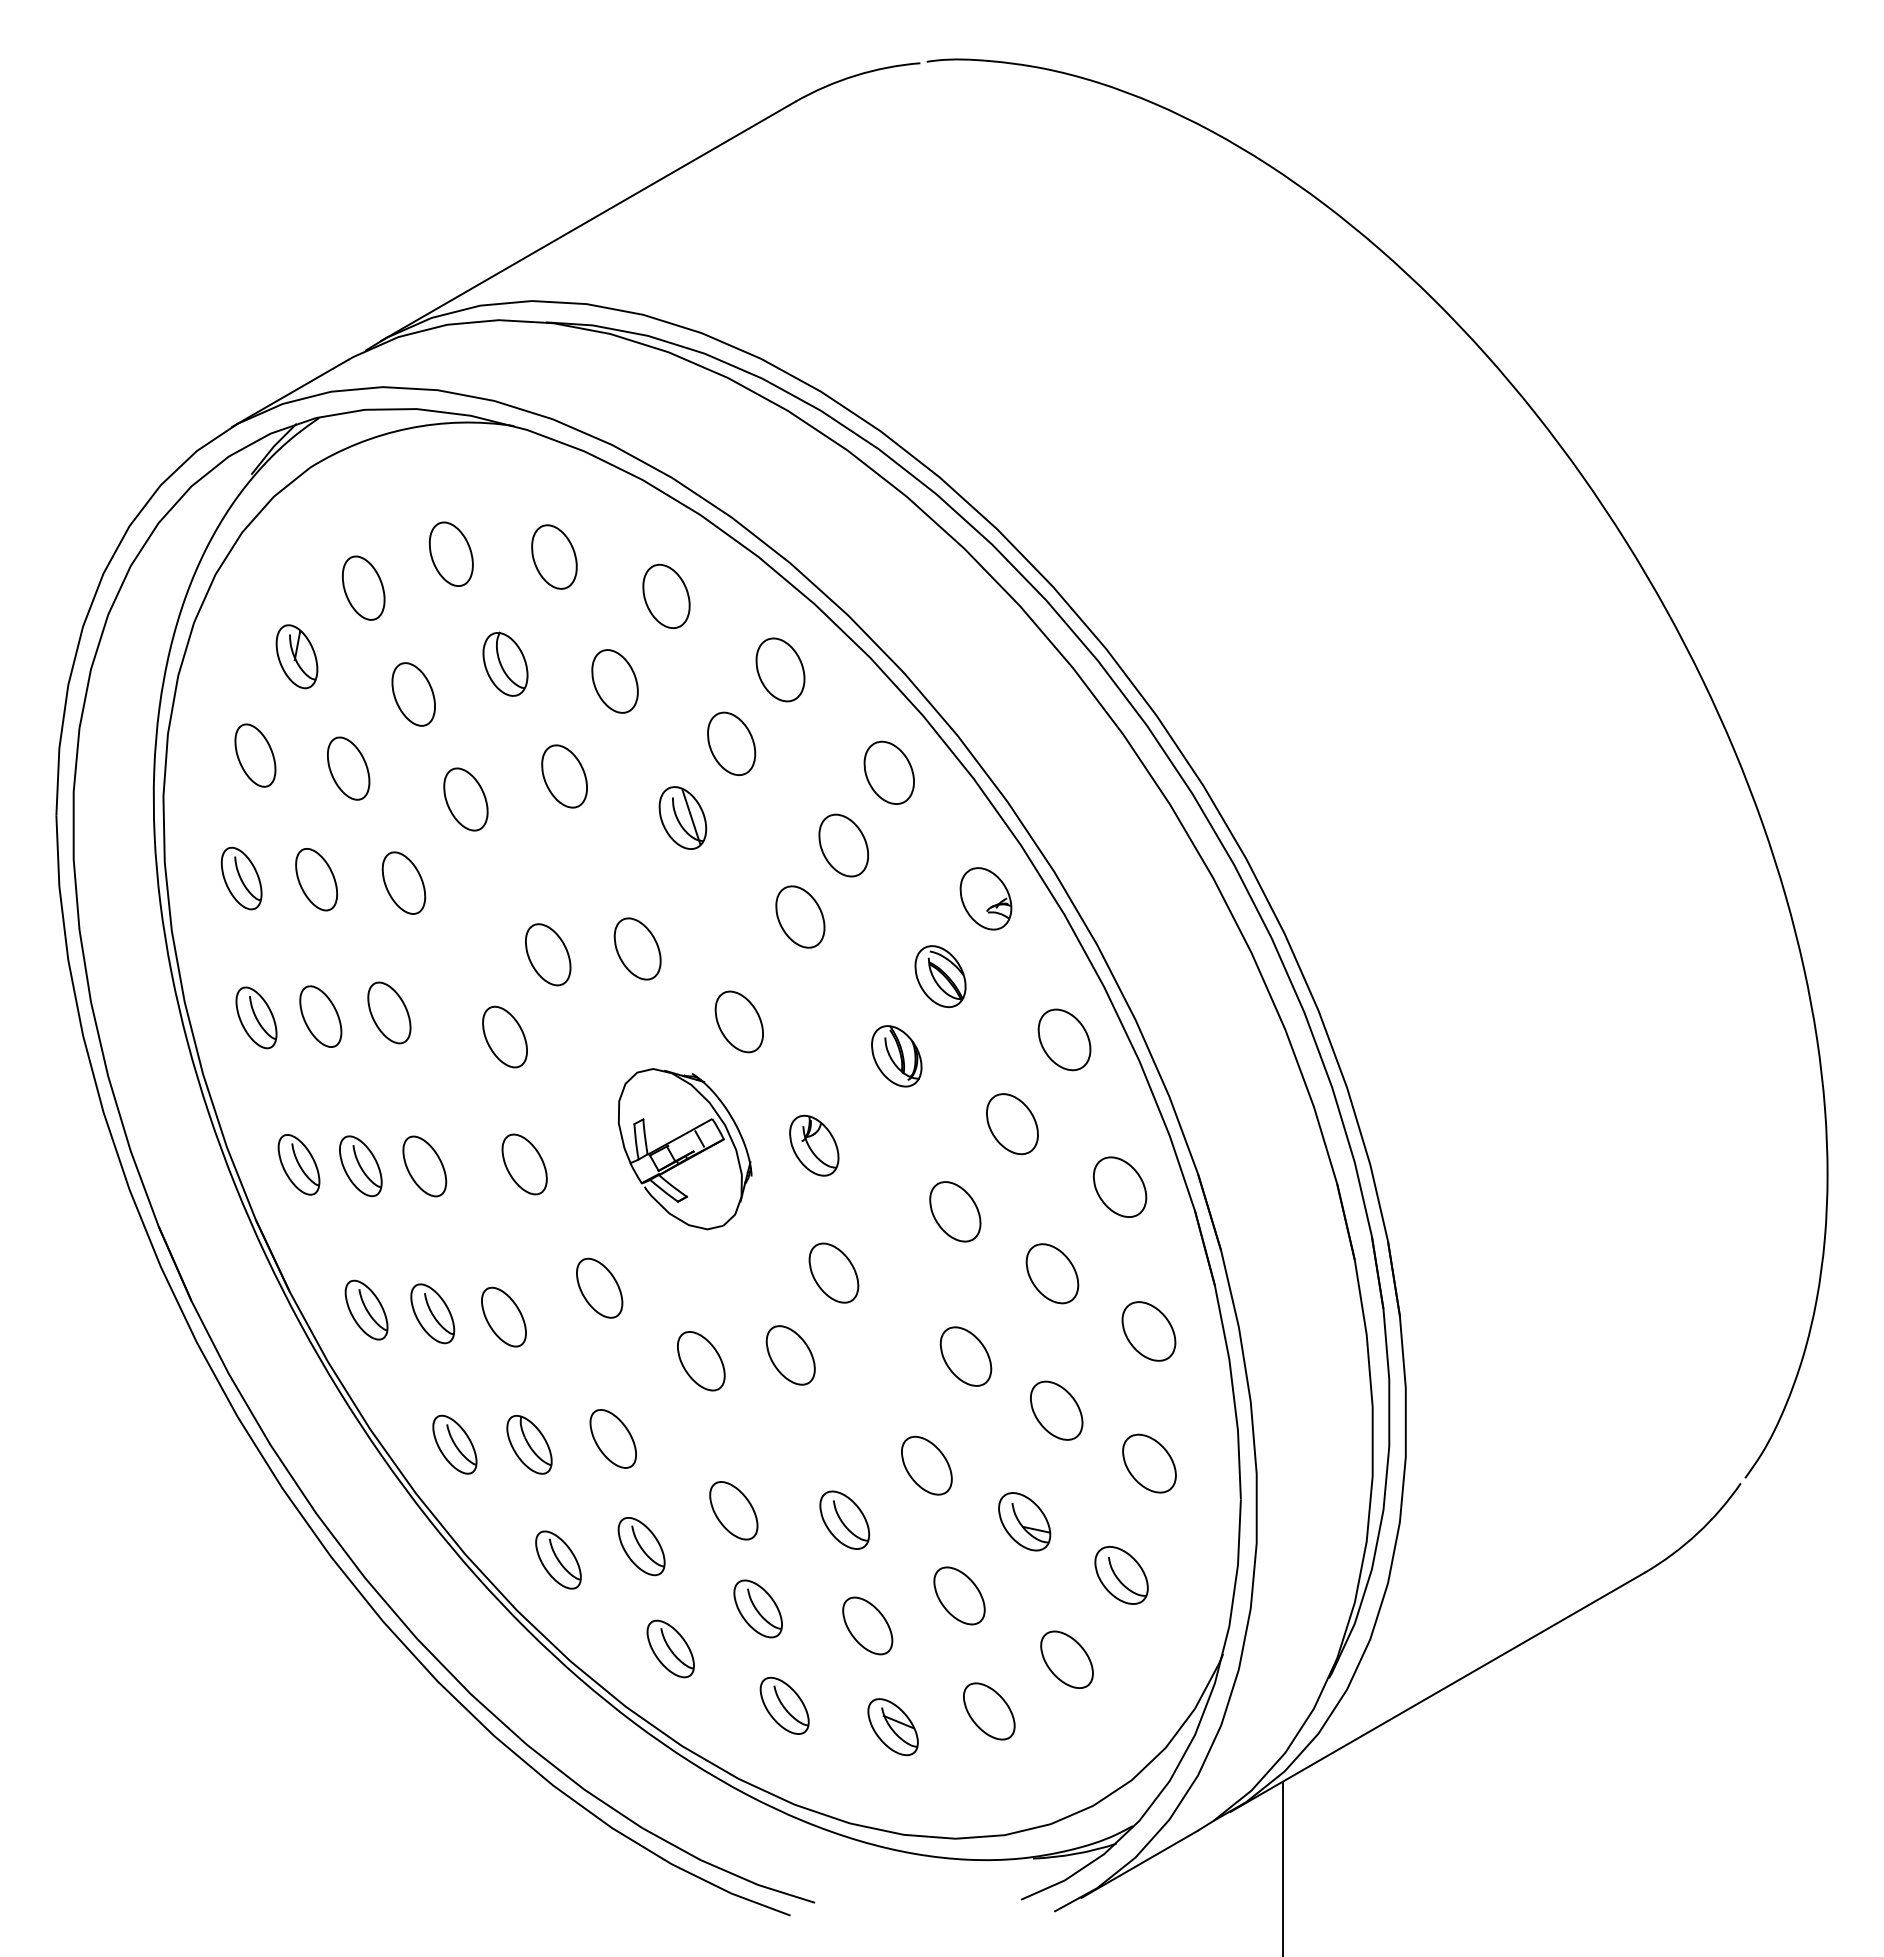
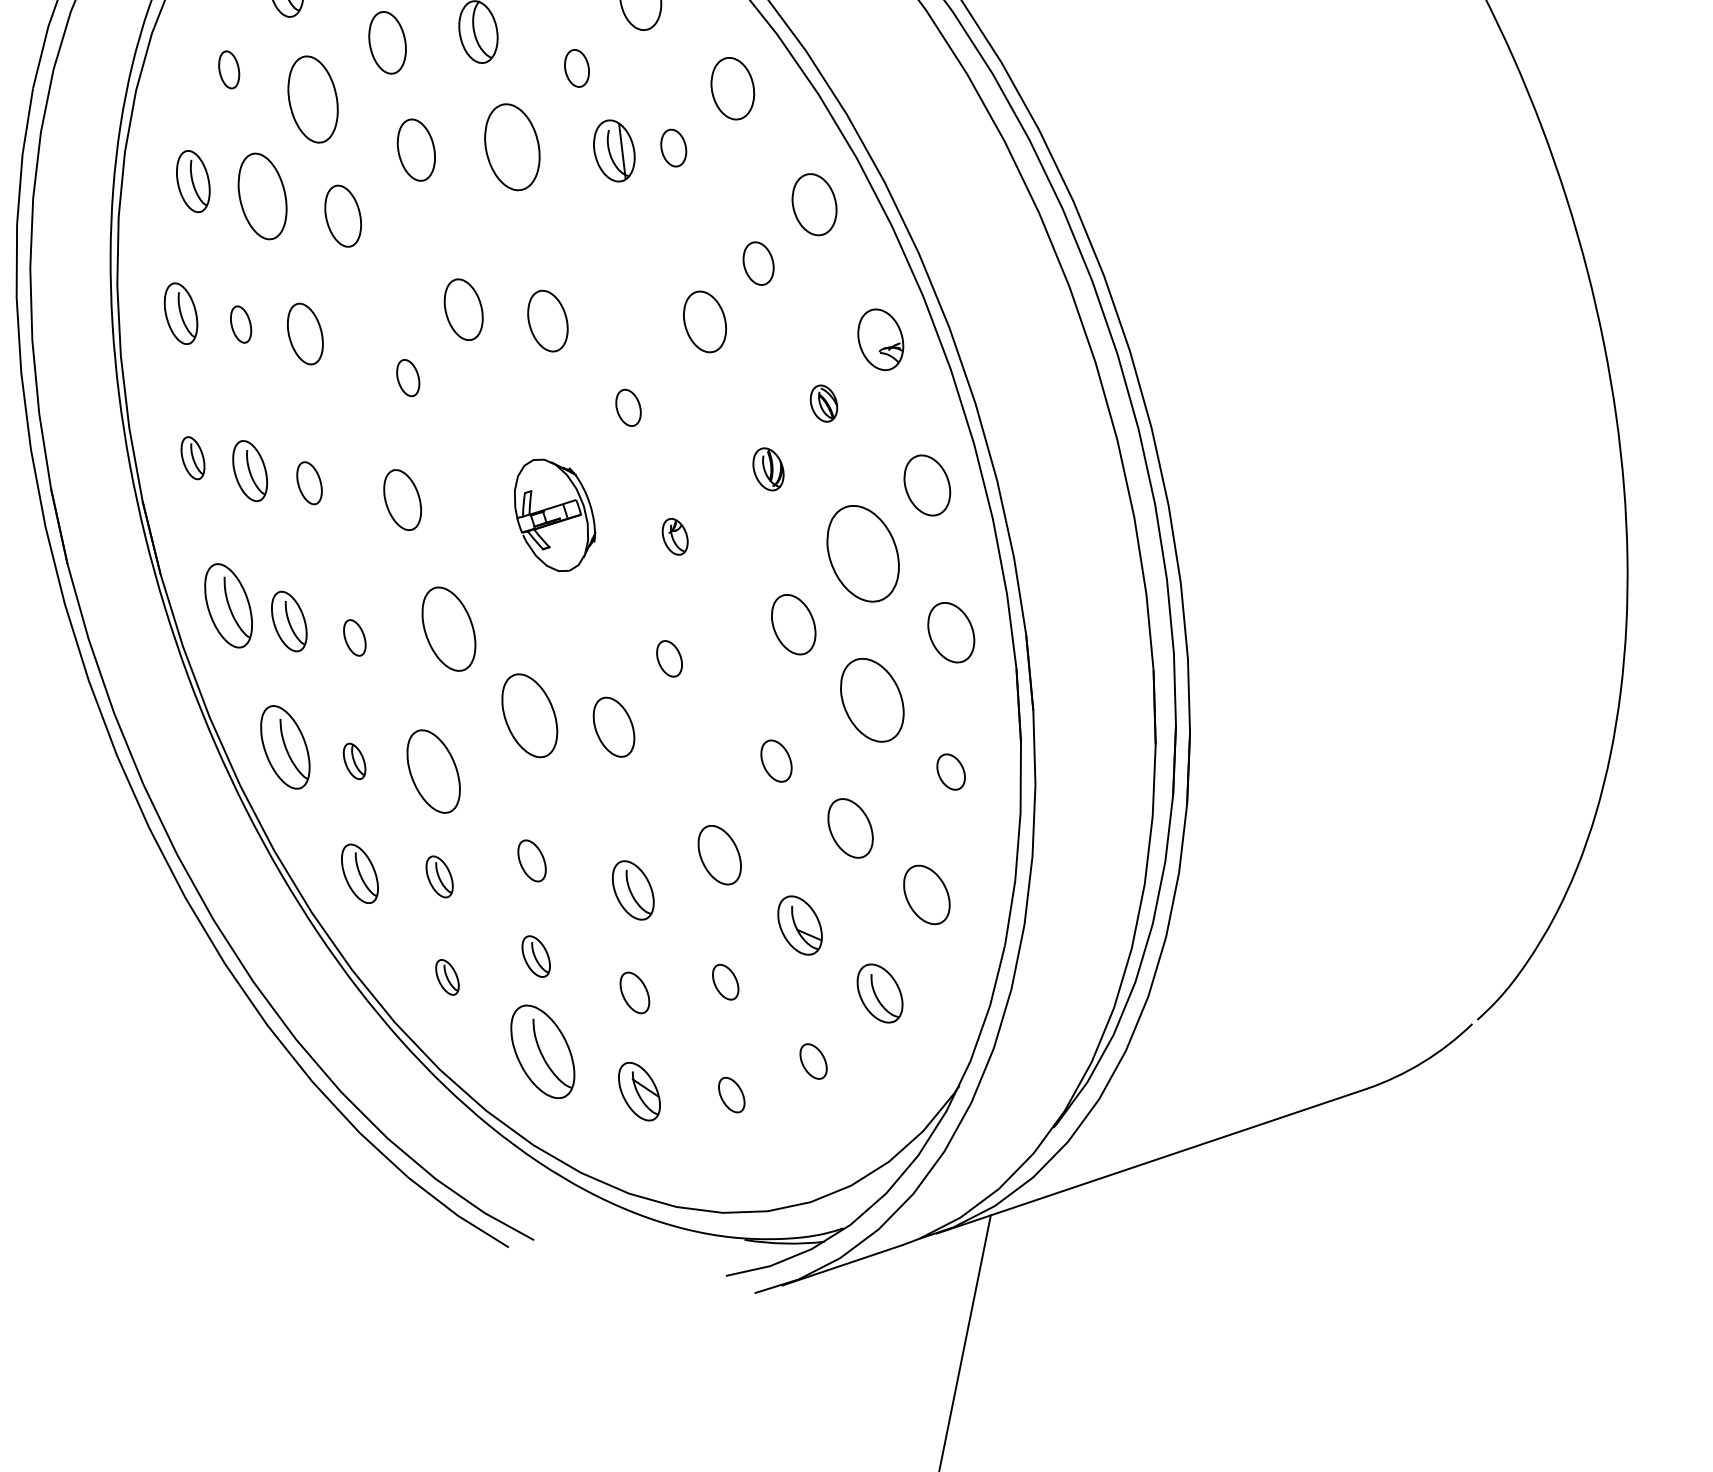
part: (614, 681) -> (576, 68), size x0.6
part: (731, 743) -> (673, 147), size x0.6
part: (255, 755) -> (229, 69), size x0.6
part: (348, 768) -> (313, 99), size x1.4
part: (564, 776) -> (512, 147), size x1.4
part: (682, 817) -> (614, 150), moved
part: (843, 845) -> (758, 263), size x0.7
part: (316, 879) -> (262, 196), size x1.4
part: (940, 976) -> (824, 403), size x0.6
part: (320, 1016) -> (240, 324), size x0.6
part: (738, 1021) -> (627, 407), size x0.6
part: (504, 1036) -> (407, 377), size x0.6
part: (896, 1056) -> (768, 469), size x0.7
part: (1012, 1124) -> (863, 554), size x1.6
part: (814, 1145) -> (675, 536), size x0.6
part: (685, 1149) -> (554, 516), size x0.7
part: (298, 1164) -> (192, 457), size x0.7
part: (424, 1166) -> (309, 483), size x0.7
part: (833, 1272) -> (669, 658), size x0.6
part: (1052, 1273) -> (872, 700), size x1.4
part: (599, 1287) -> (449, 628), size x1.4
part: (366, 1309) -> (228, 605), size x1.4
part: (503, 1316) -> (354, 637), size x0.6
part: (1148, 1331) -> (950, 772), size x0.6
part: (965, 1356) -> (776, 760), size x0.7
part: (701, 1361) -> (529, 716), size x1.4
part: (612, 1438) -> (432, 771), size x1.4
part: (454, 1444) -> (285, 747), size x1.4
part: (529, 1444) -> (354, 761), size x0.6
part: (733, 1510) -> (531, 860), size x0.7
part: (641, 1546) -> (439, 876), size x0.7
part: (959, 1595) -> (725, 981), size x0.6
part: (757, 1608) -> (535, 956), size x0.7
part: (867, 1625) -> (634, 992), size x0.7
part: (670, 1648) -> (447, 976), size x0.6
part: (1066, 1659) -> (813, 1061), size x0.6
part: (784, 1705) -> (542, 1051), size x1.6
part: (989, 1711) -> (731, 1095), size x0.6

